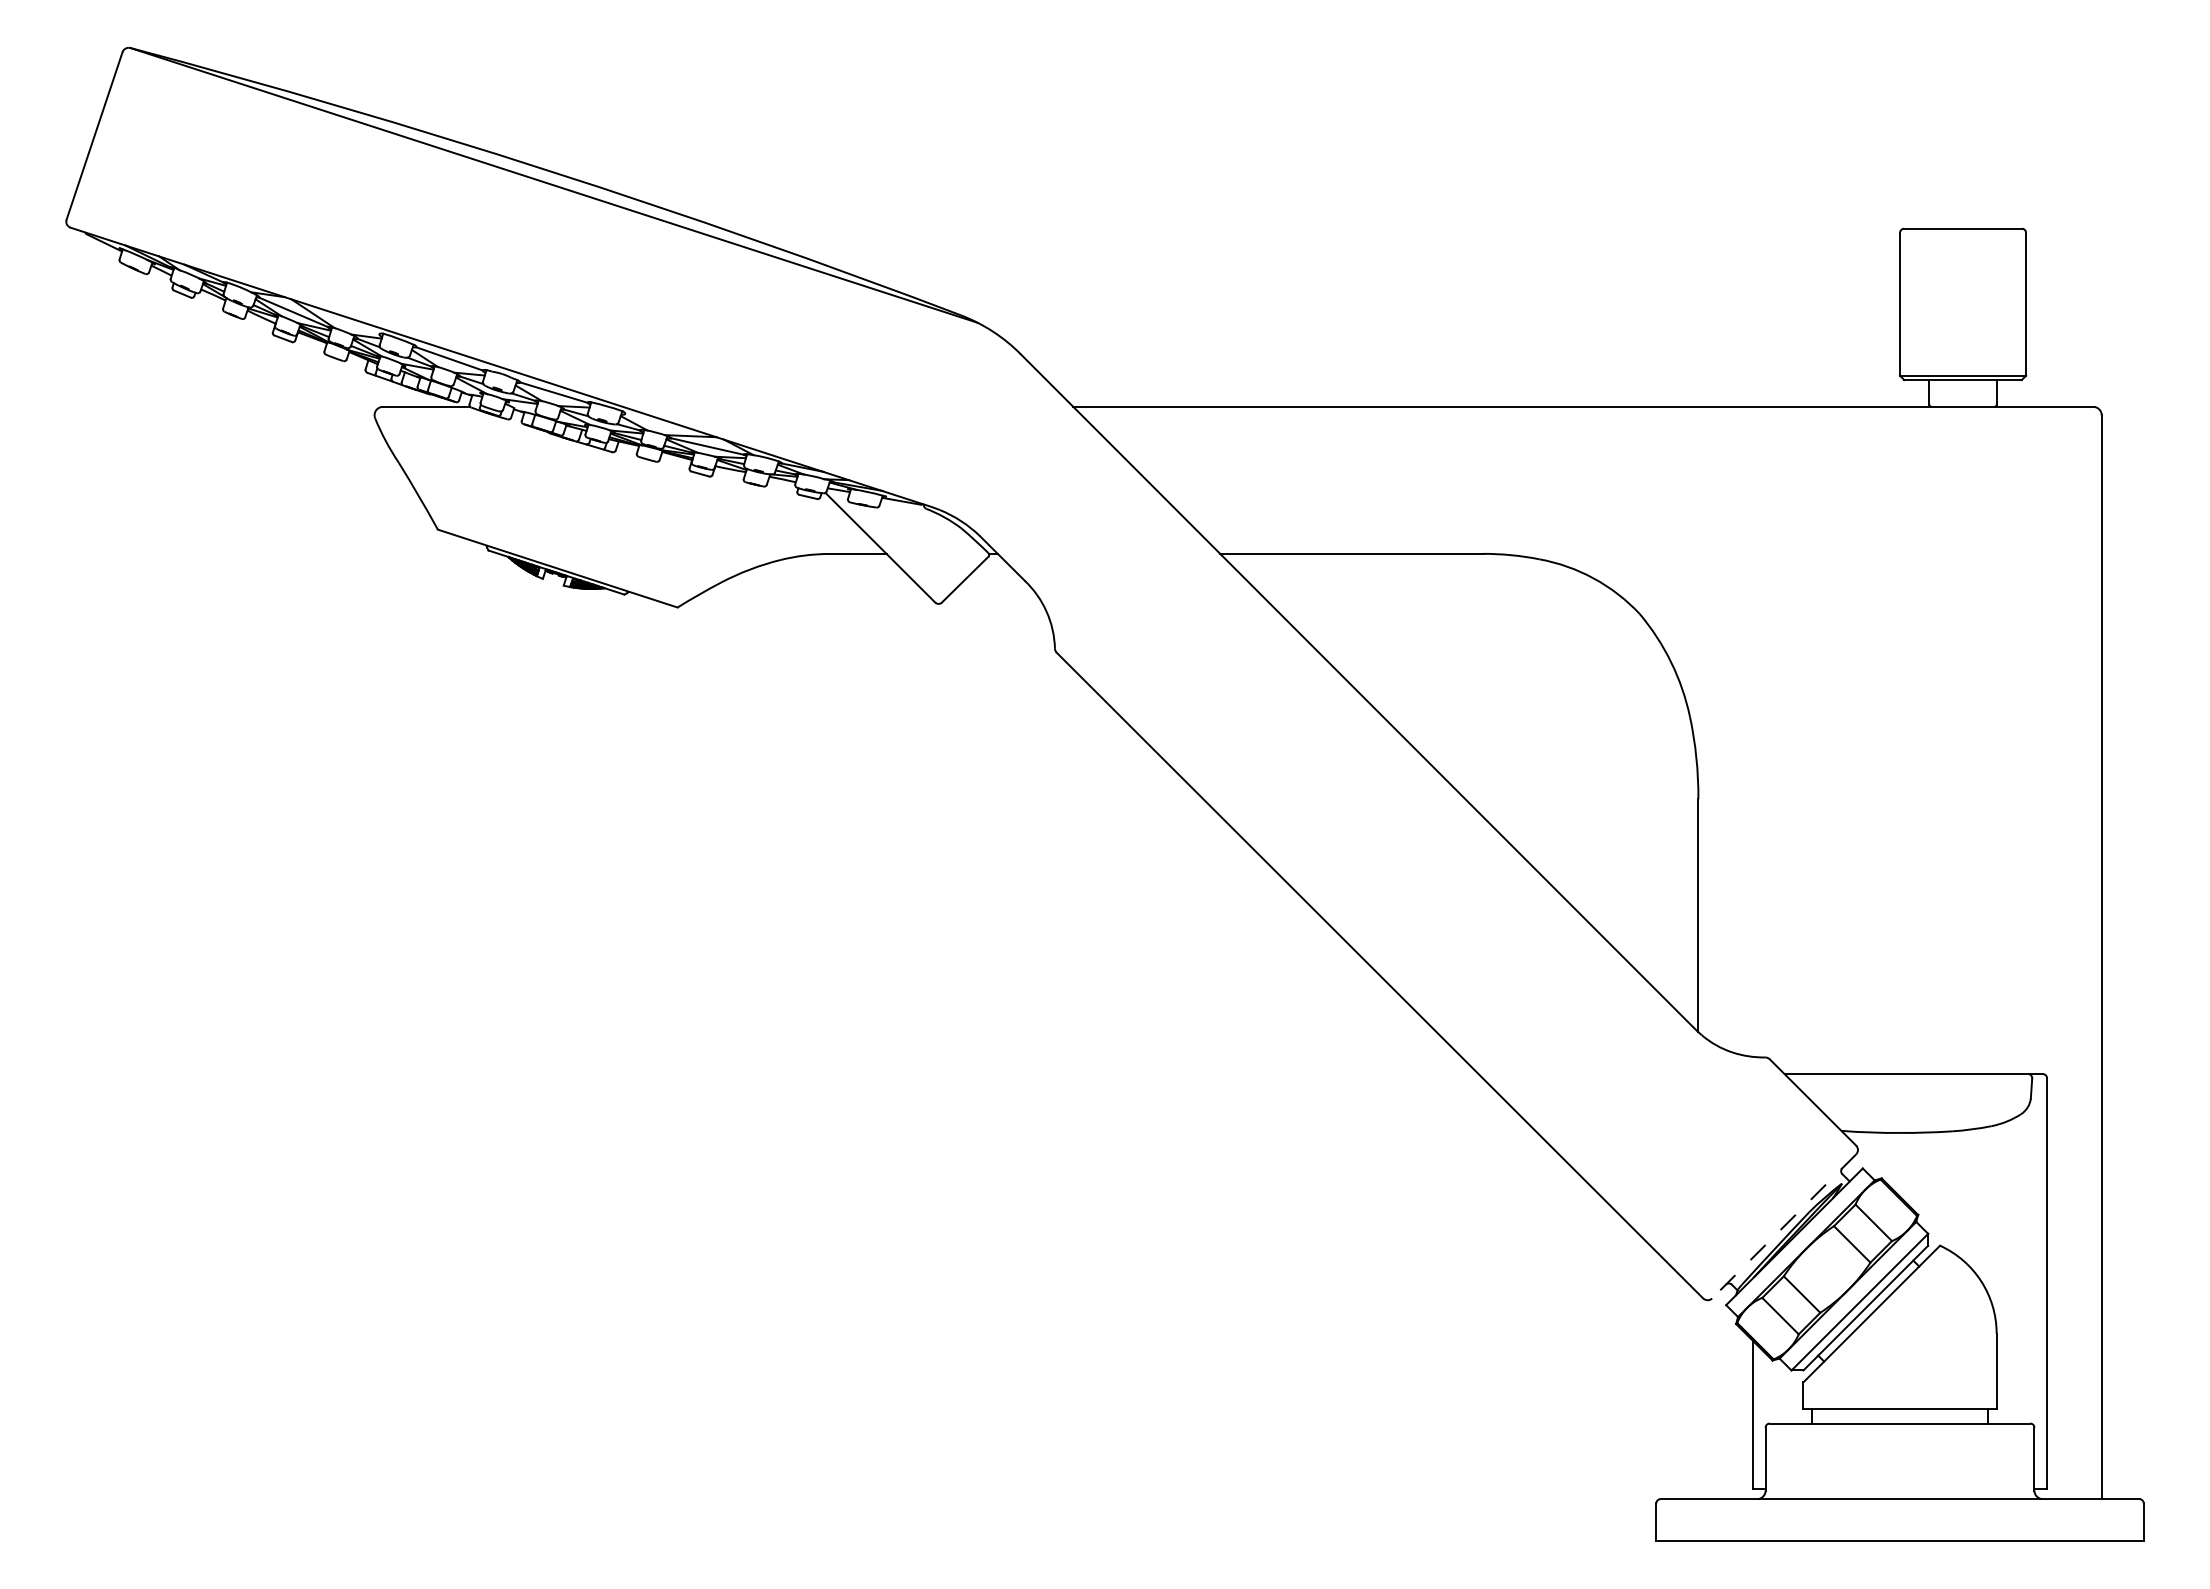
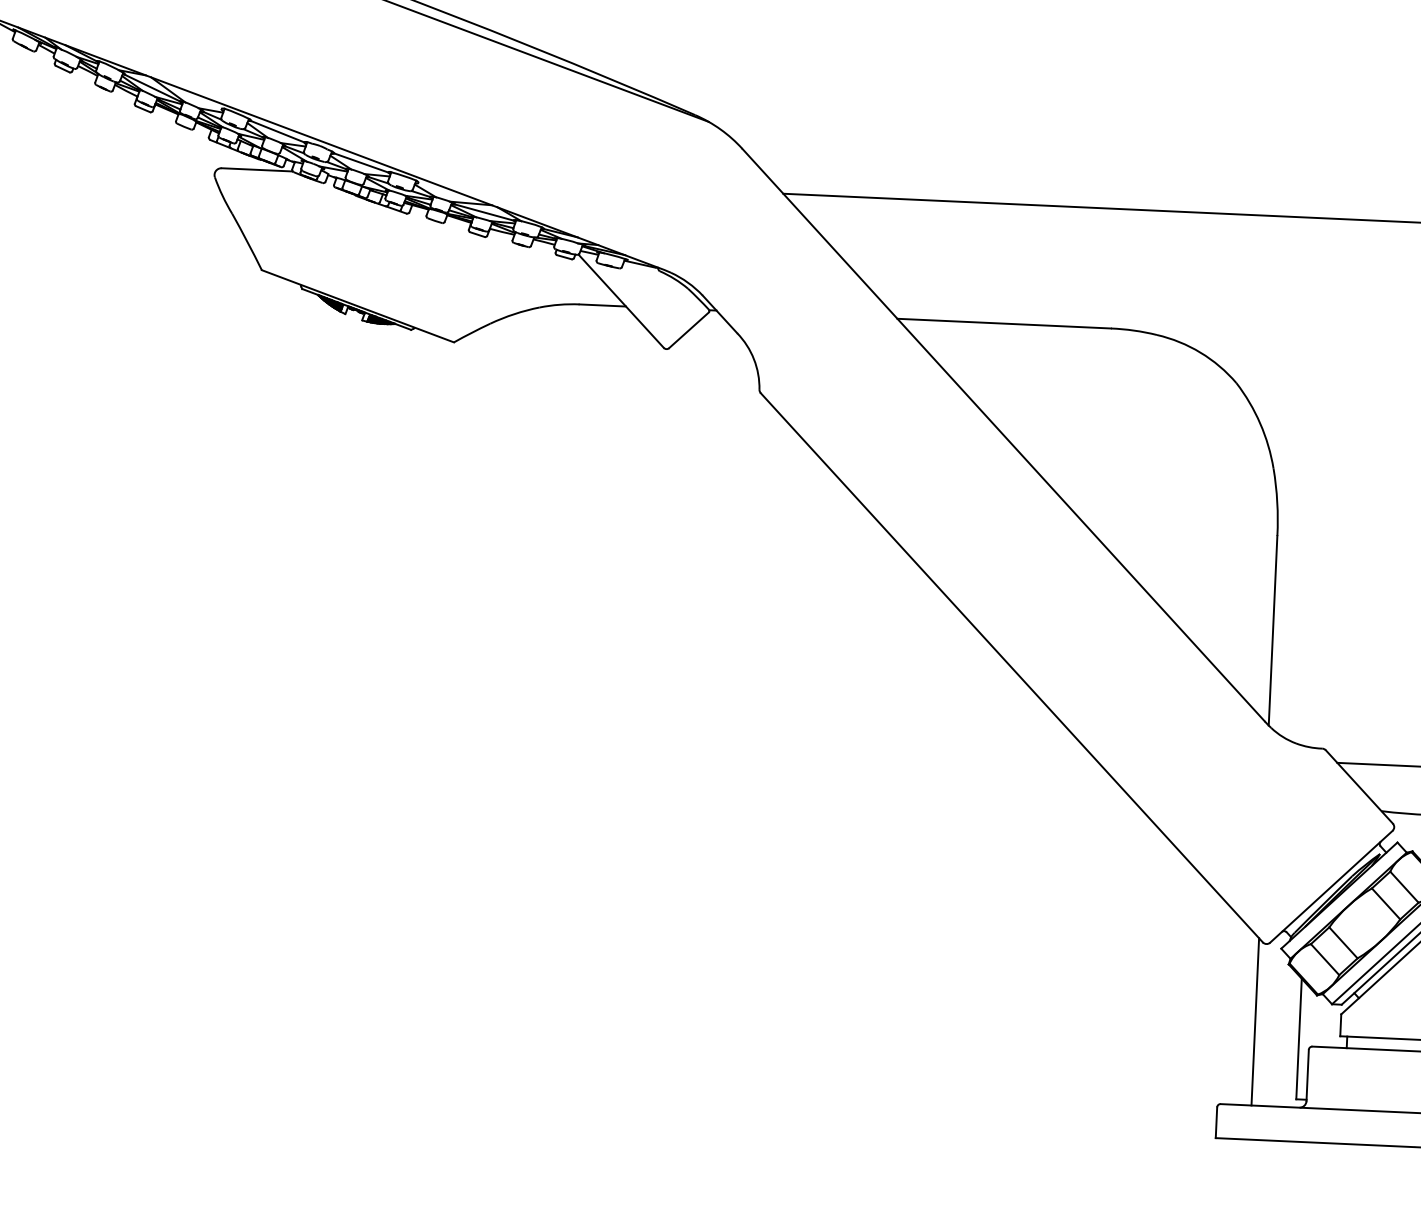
line: (1784, 1226) -> (1331, 886), dashed -> solid
line: (1698, 1396) -> (1255, 1021), added

